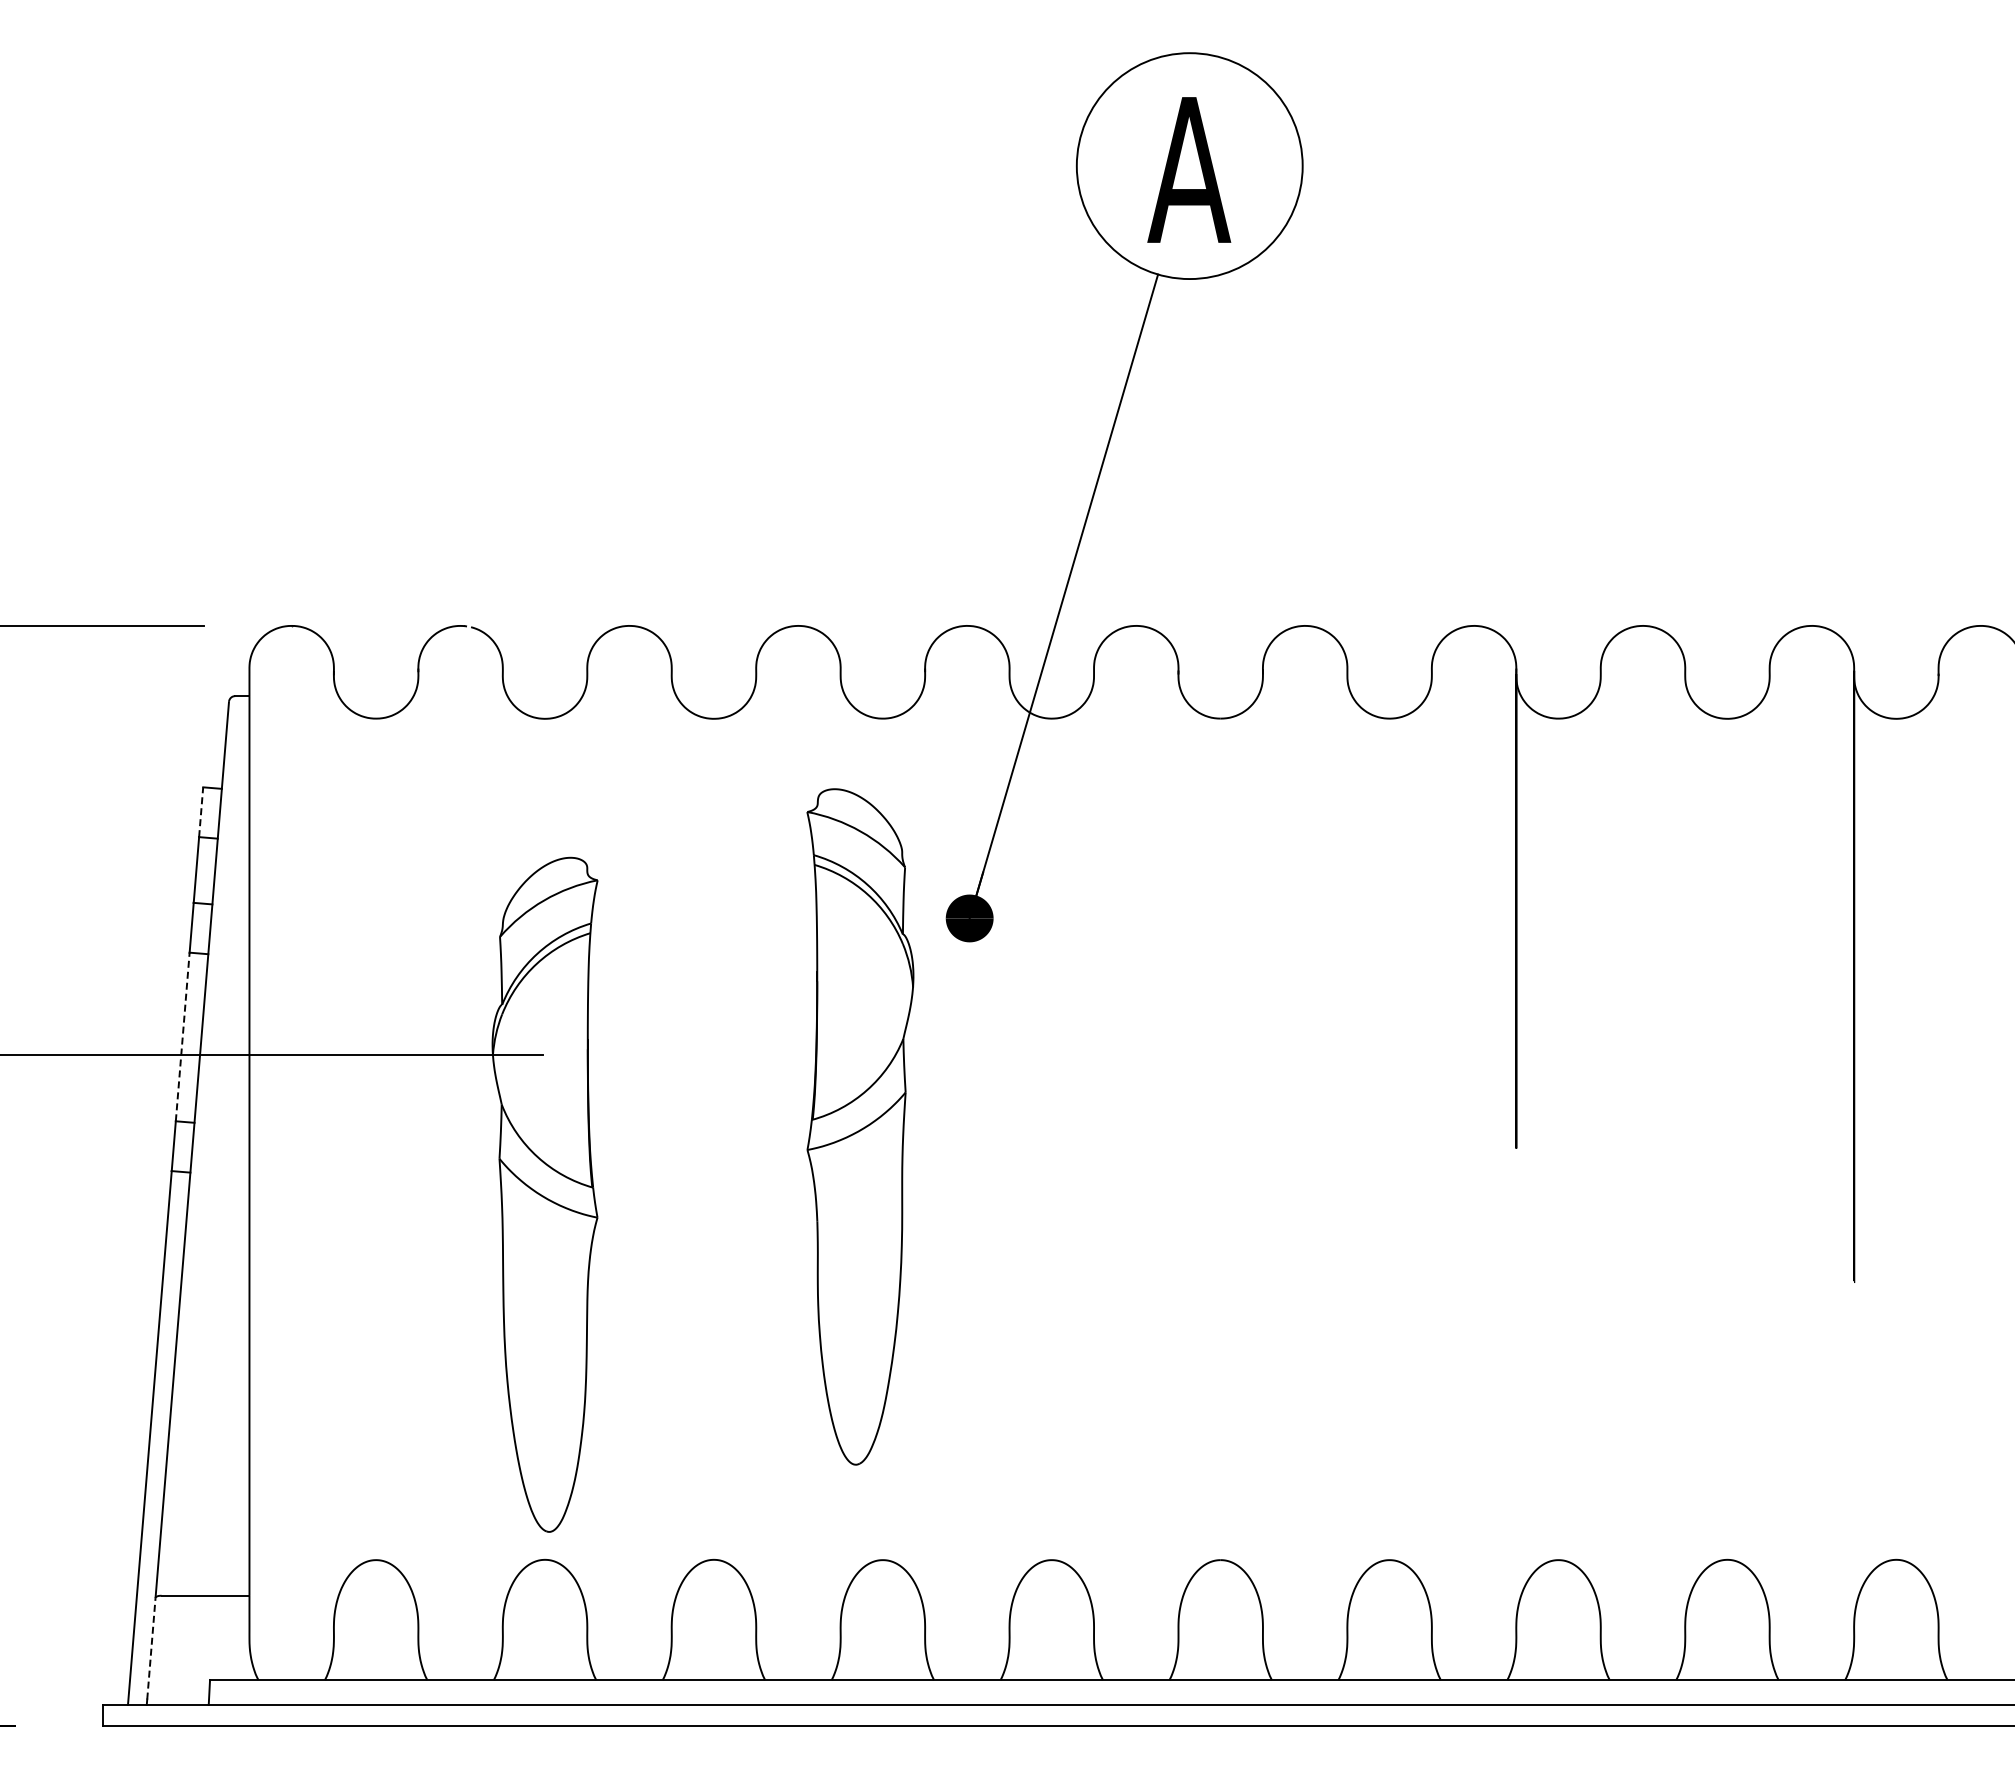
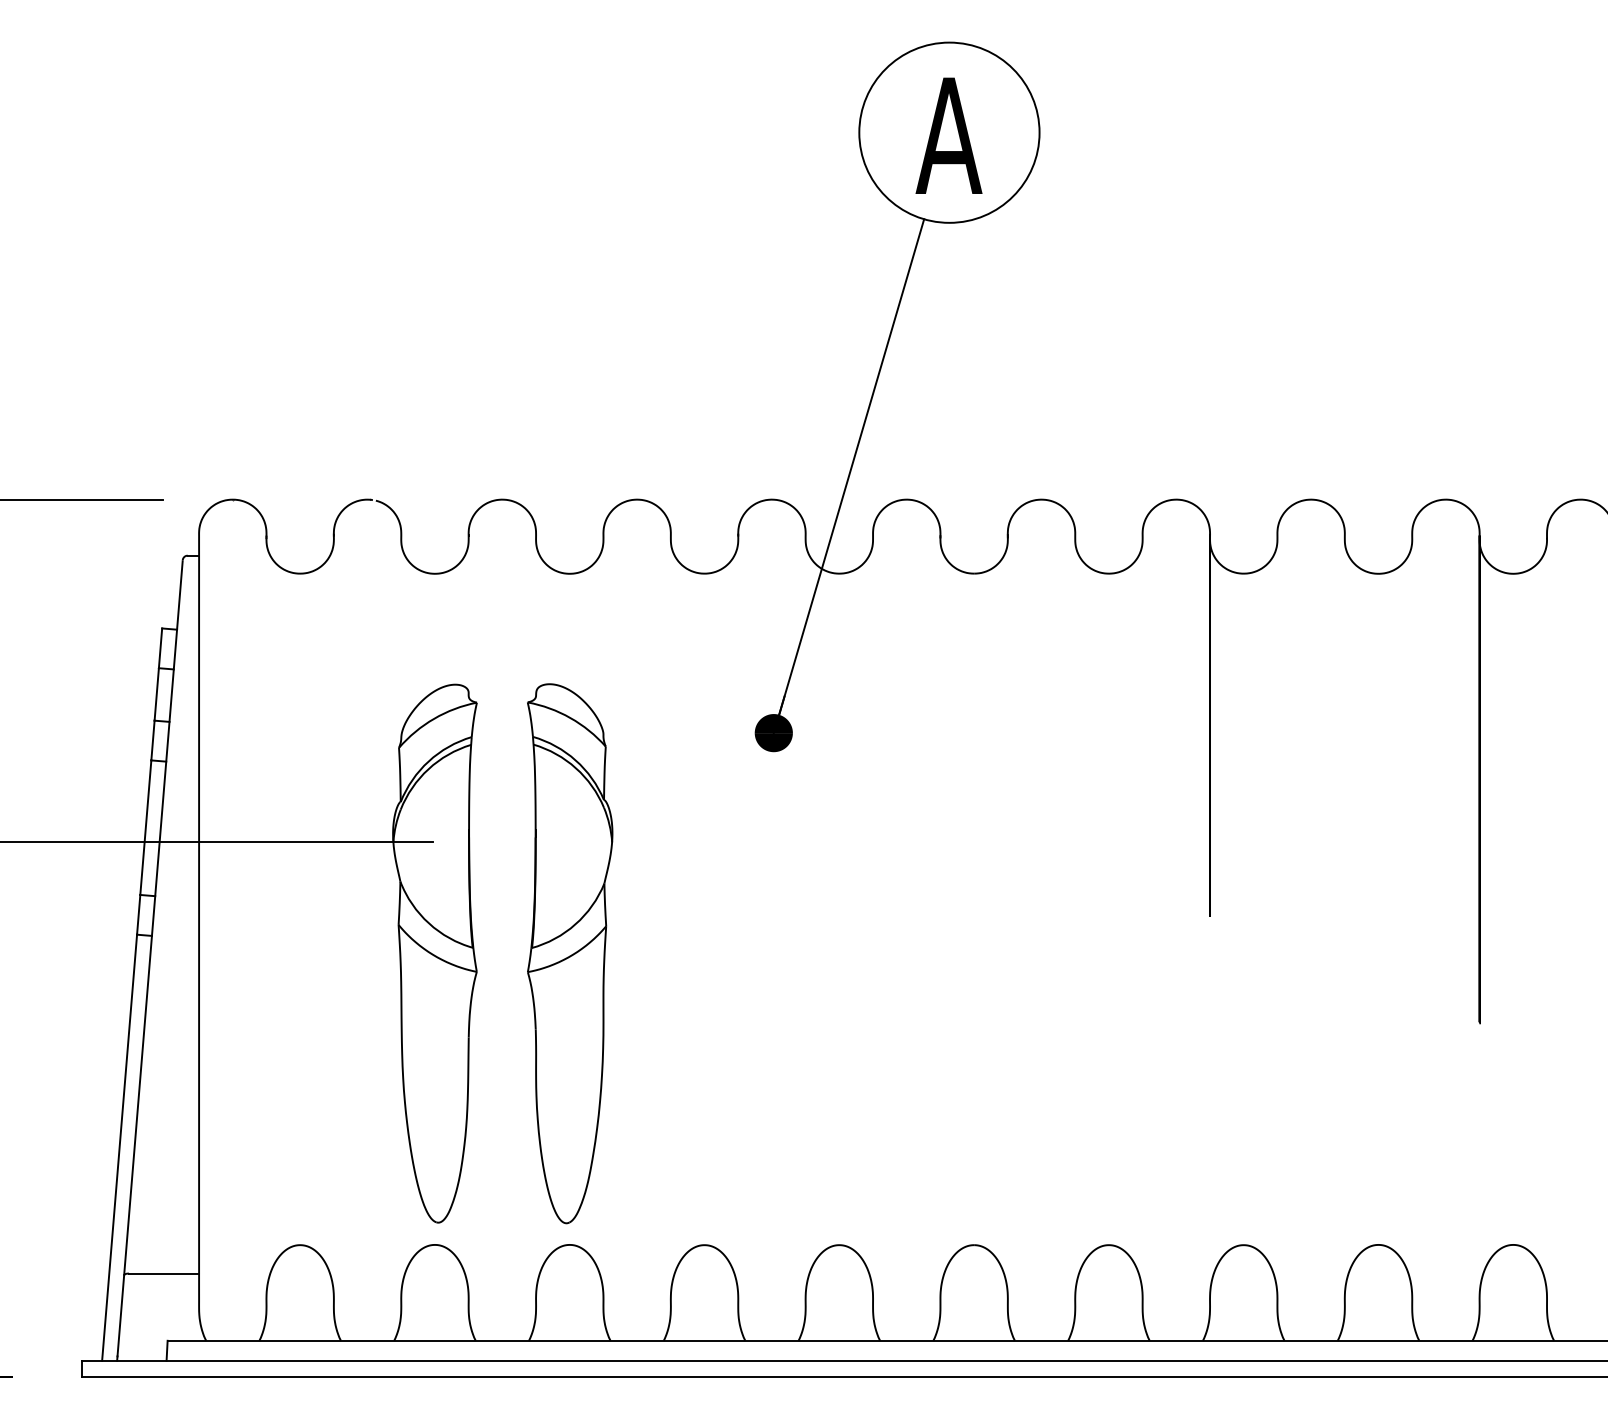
line: (201, 812) -> (160, 648), dashed -> solid
line: (182, 1036) -> (145, 827), dashed -> solid
part: (860, 1126) -> (570, 953), moved
line: (151, 1648) -> (120, 1315), dashed -> solid

